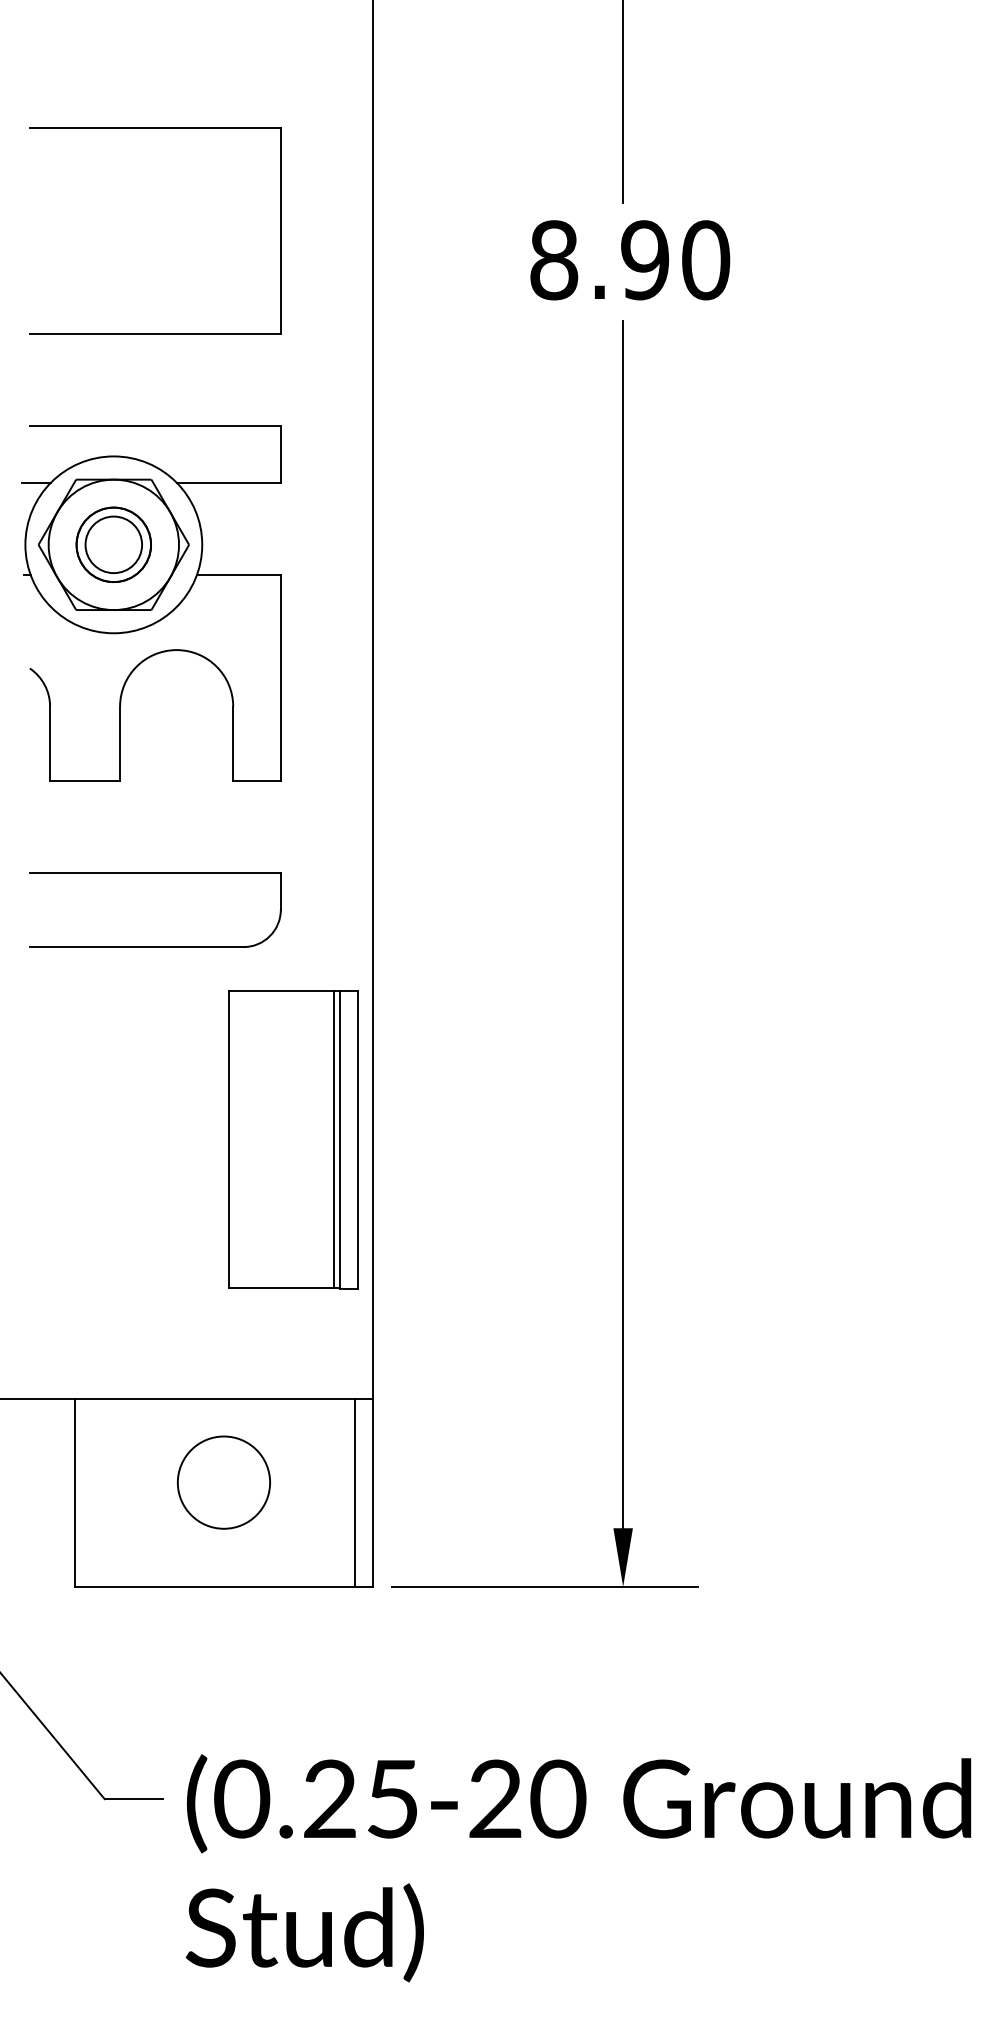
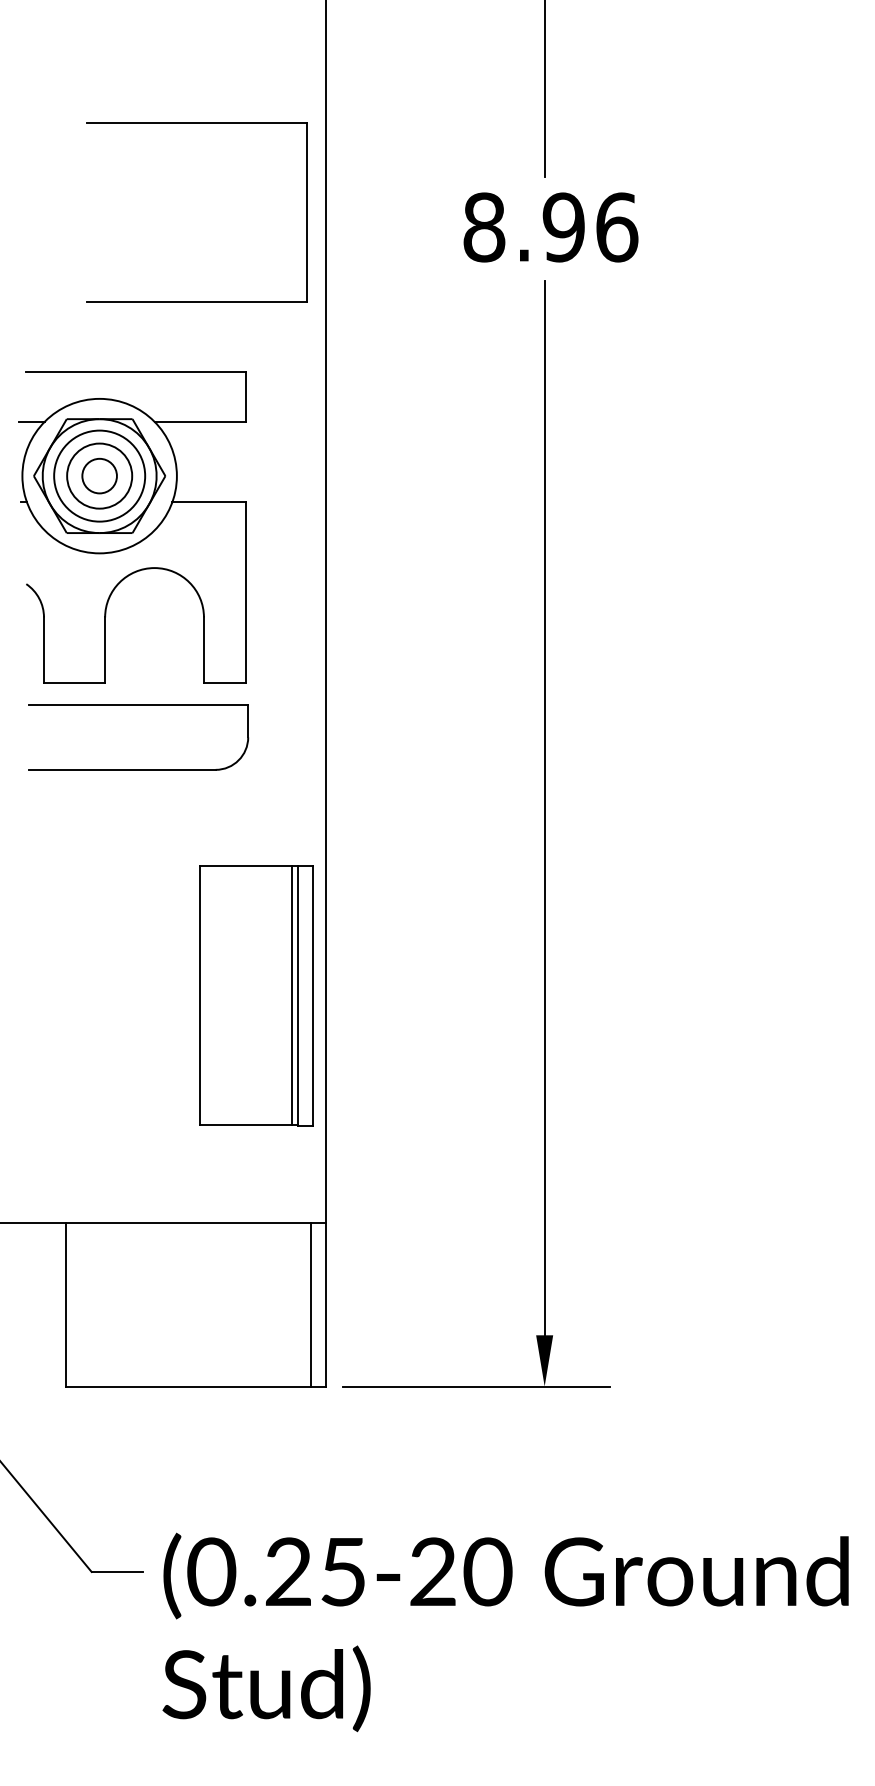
part: (155, 128) -> (197, 122), moved
text: (706, 260) -> (617, 227), 8.90 -> 8.96
circle: (113, 544) -> (99, 475), size x0.7
circle: (113, 544) -> (99, 475), size x1.4
part: (155, 873) -> (138, 705), moved
circle: (223, 1482) -> (195, 1295), removed

